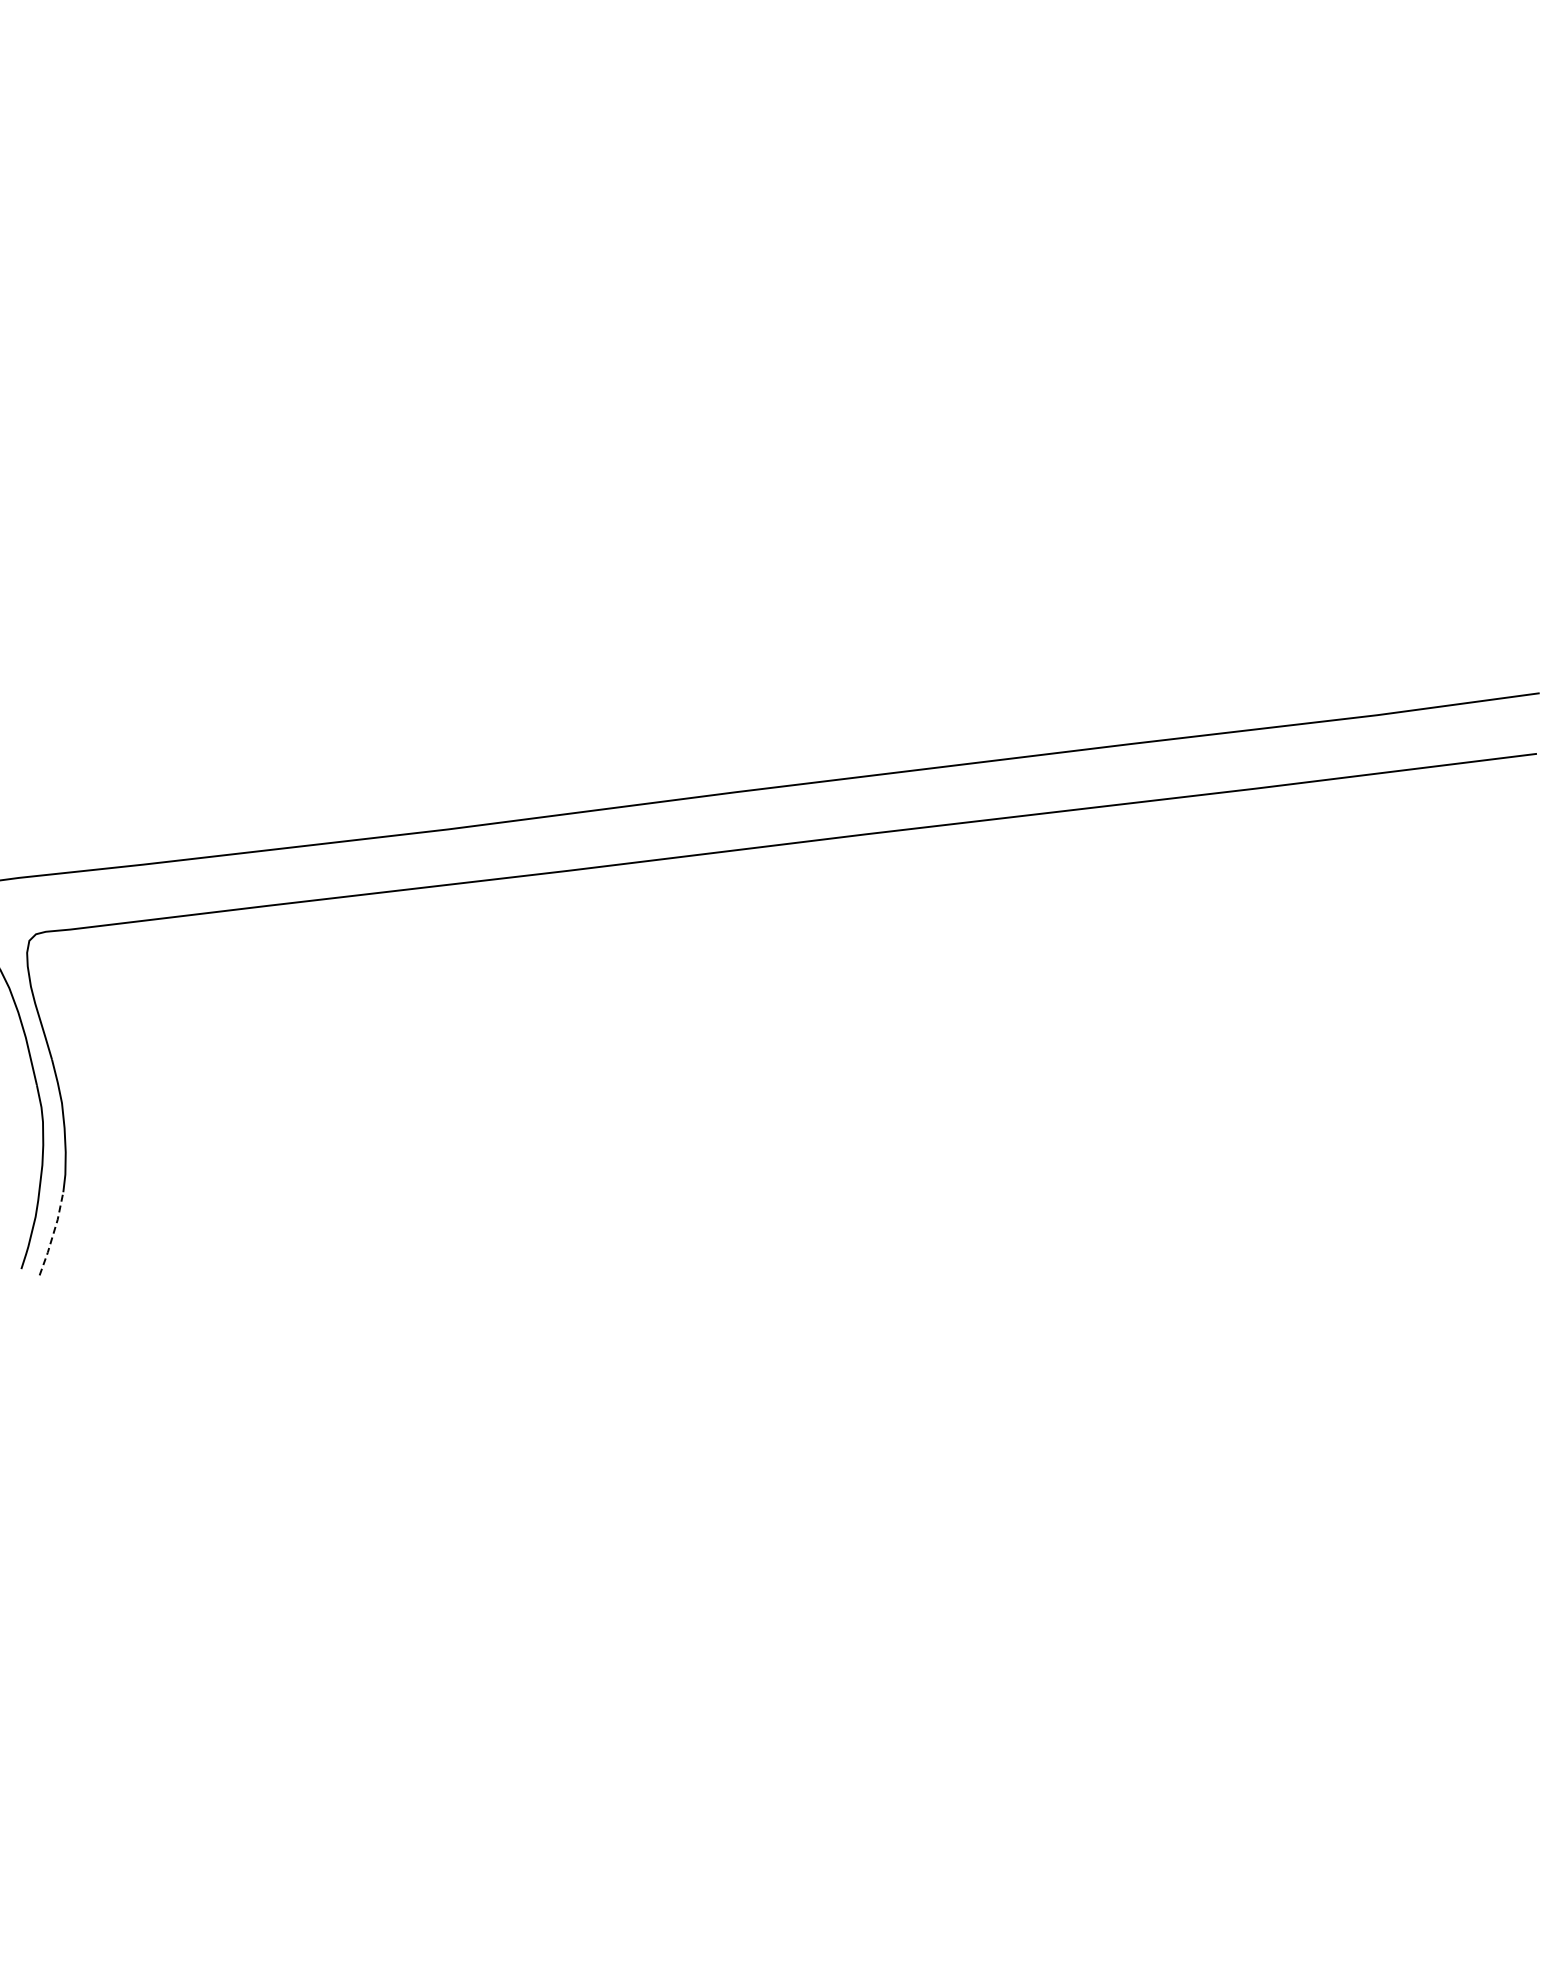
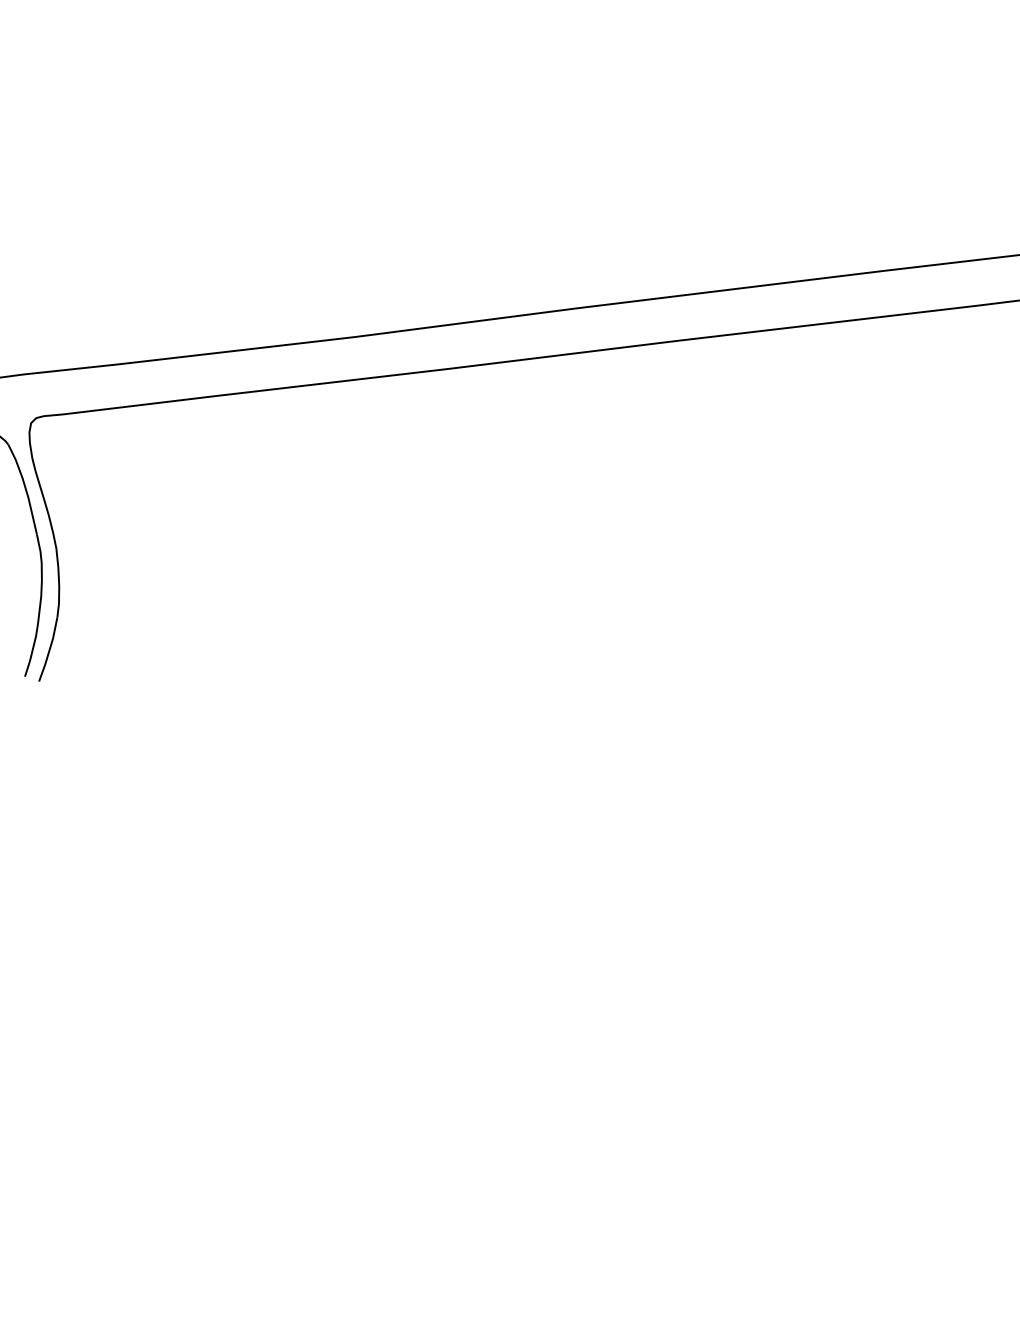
line: (53, 1233) -> (49, 649), dashed -> solid

